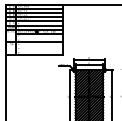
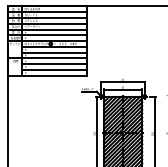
line: (39, 38) -> (54, 52), added
line: (39, 46) -> (54, 64), added
line: (39, 50) -> (54, 69), added

